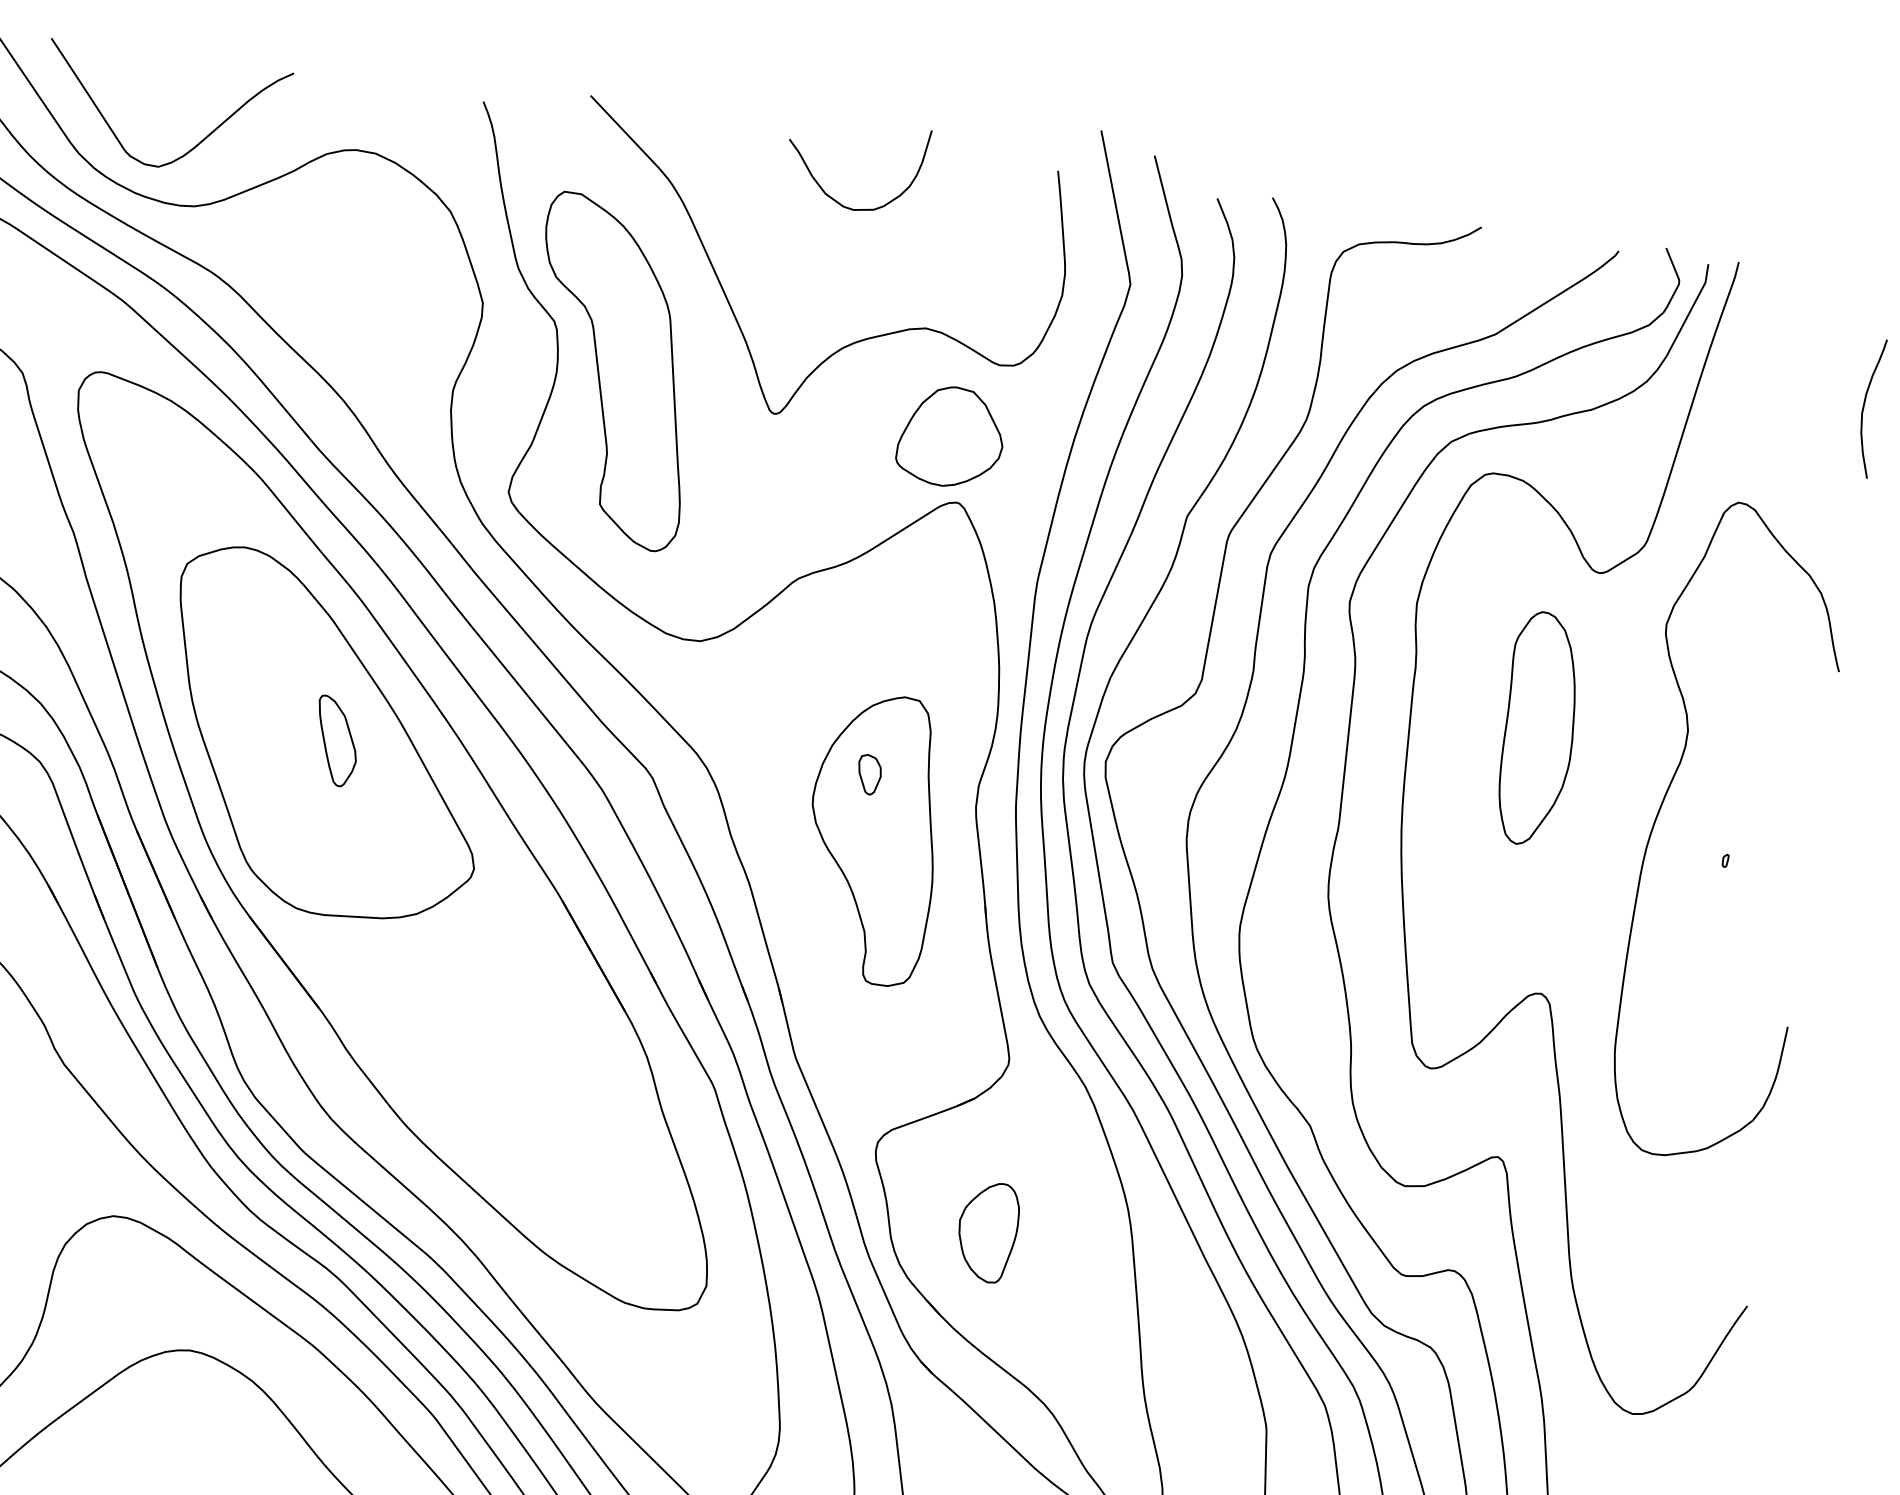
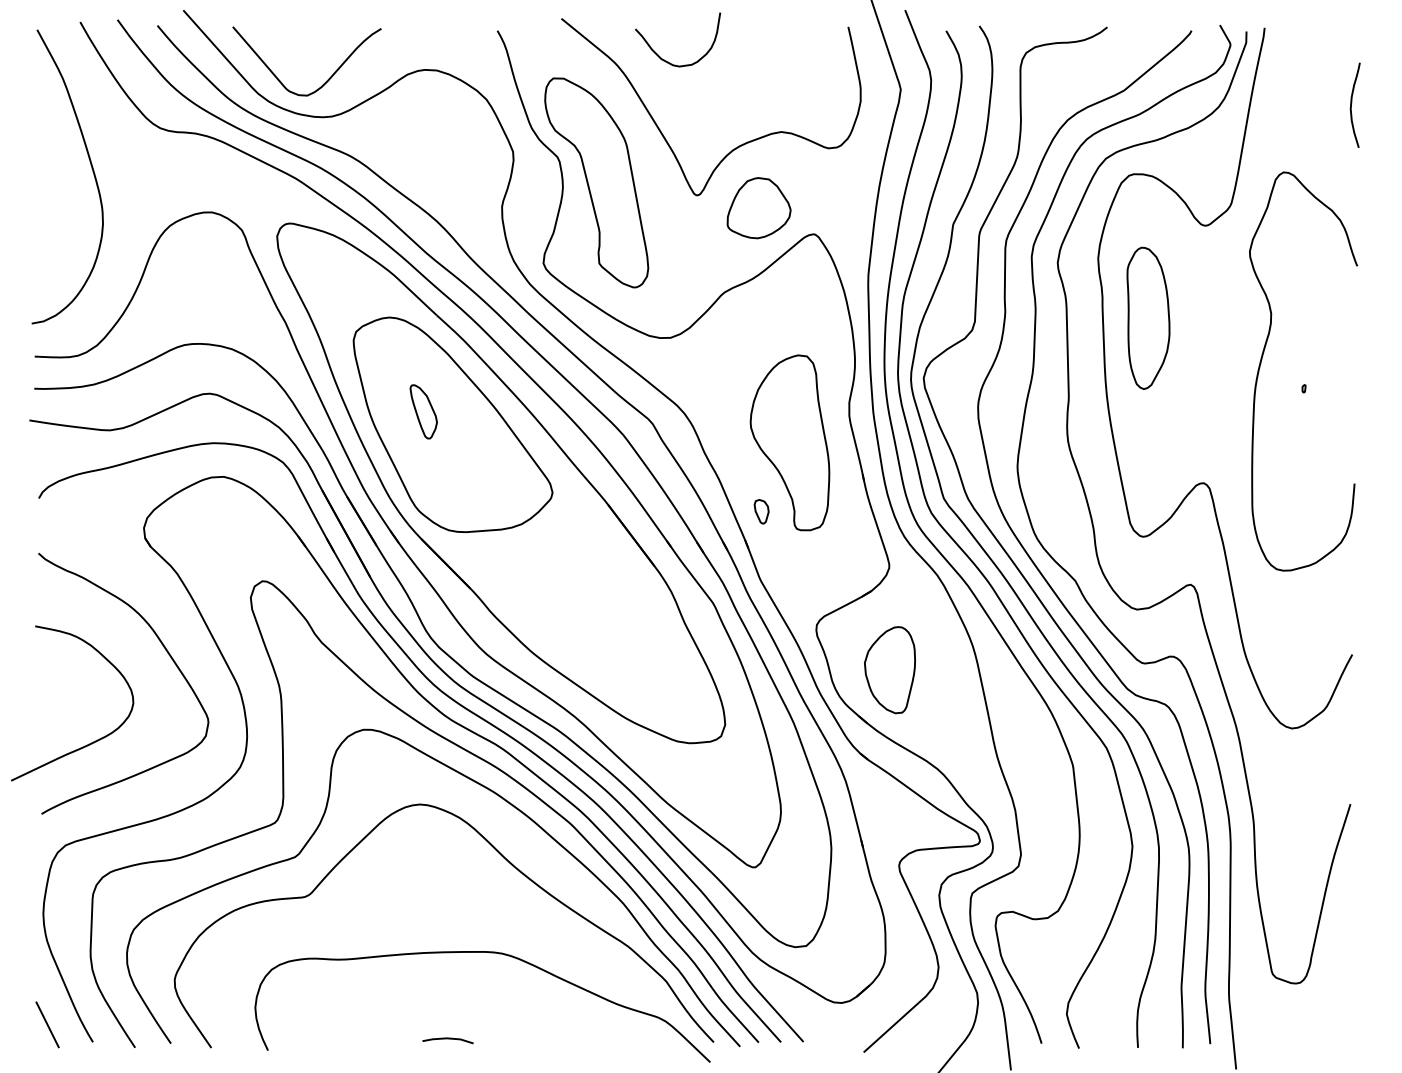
curve: (836, 199) -> (668, 61), moved
part: (950, 437) -> (758, 208), moved
part: (1539, 727) -> (1148, 317), moved
part: (336, 740) -> (423, 411), moved
part: (869, 774) -> (761, 511), moved
part: (986, 1232) -> (889, 670), size x1.43

